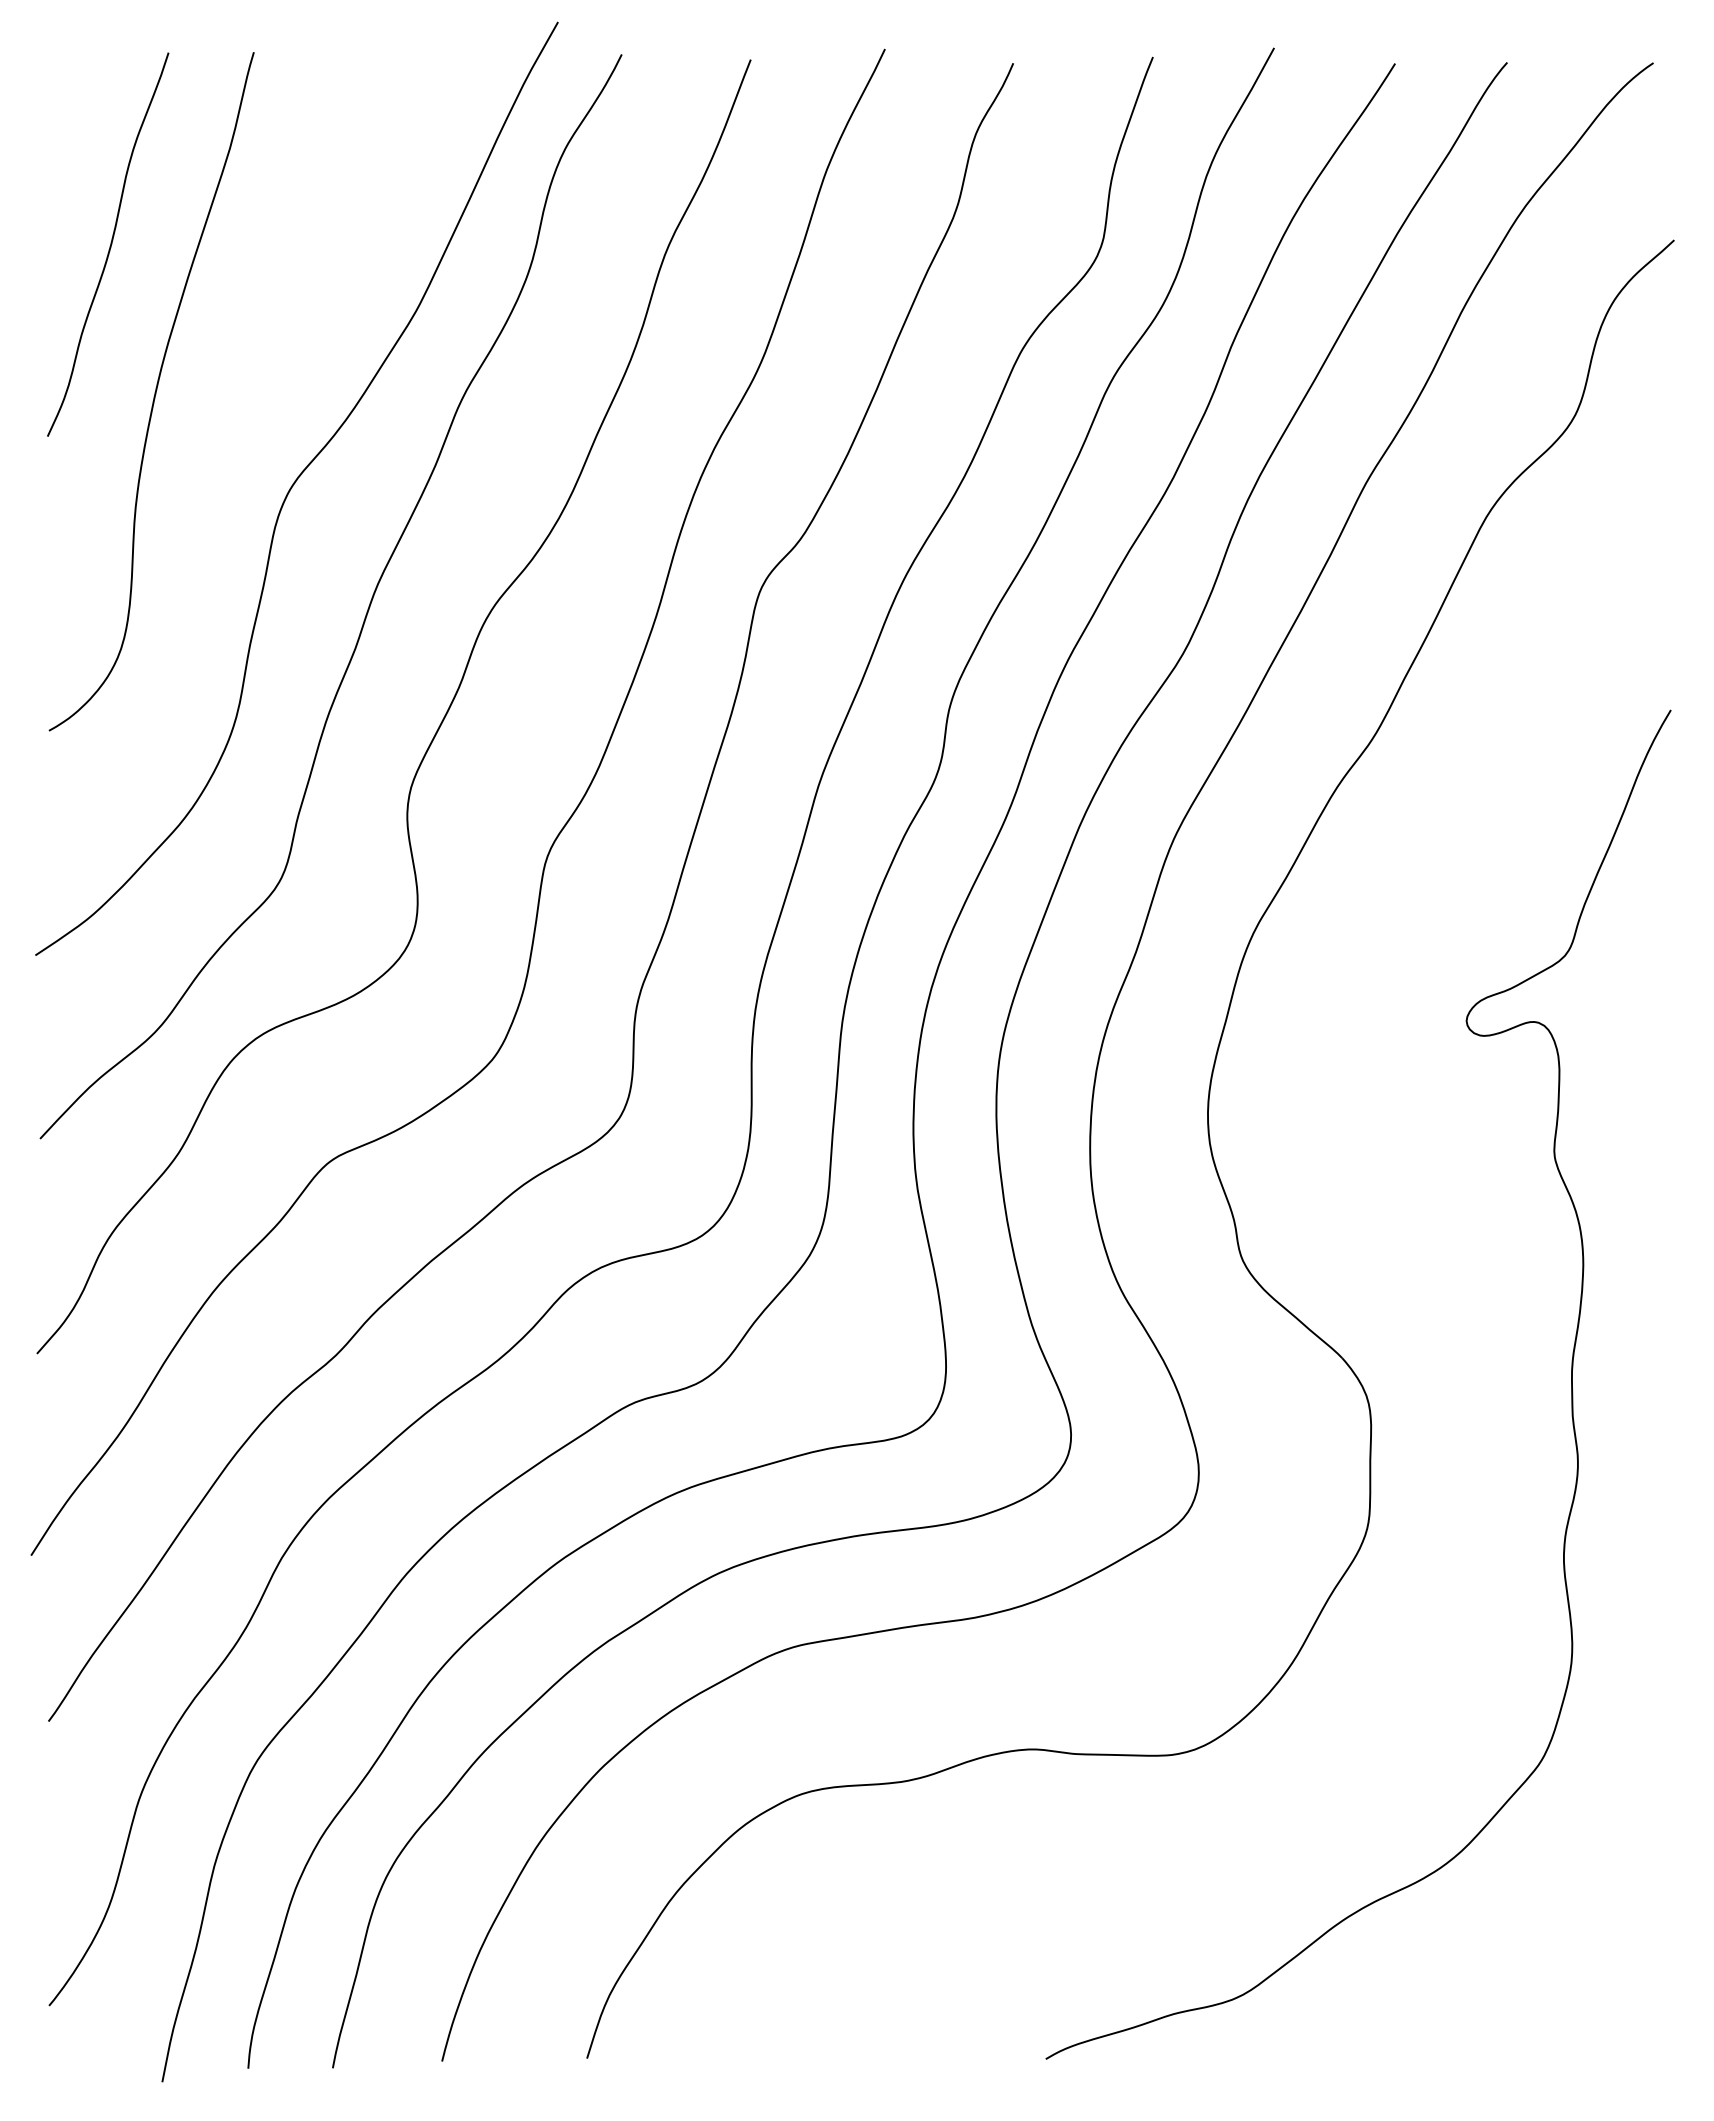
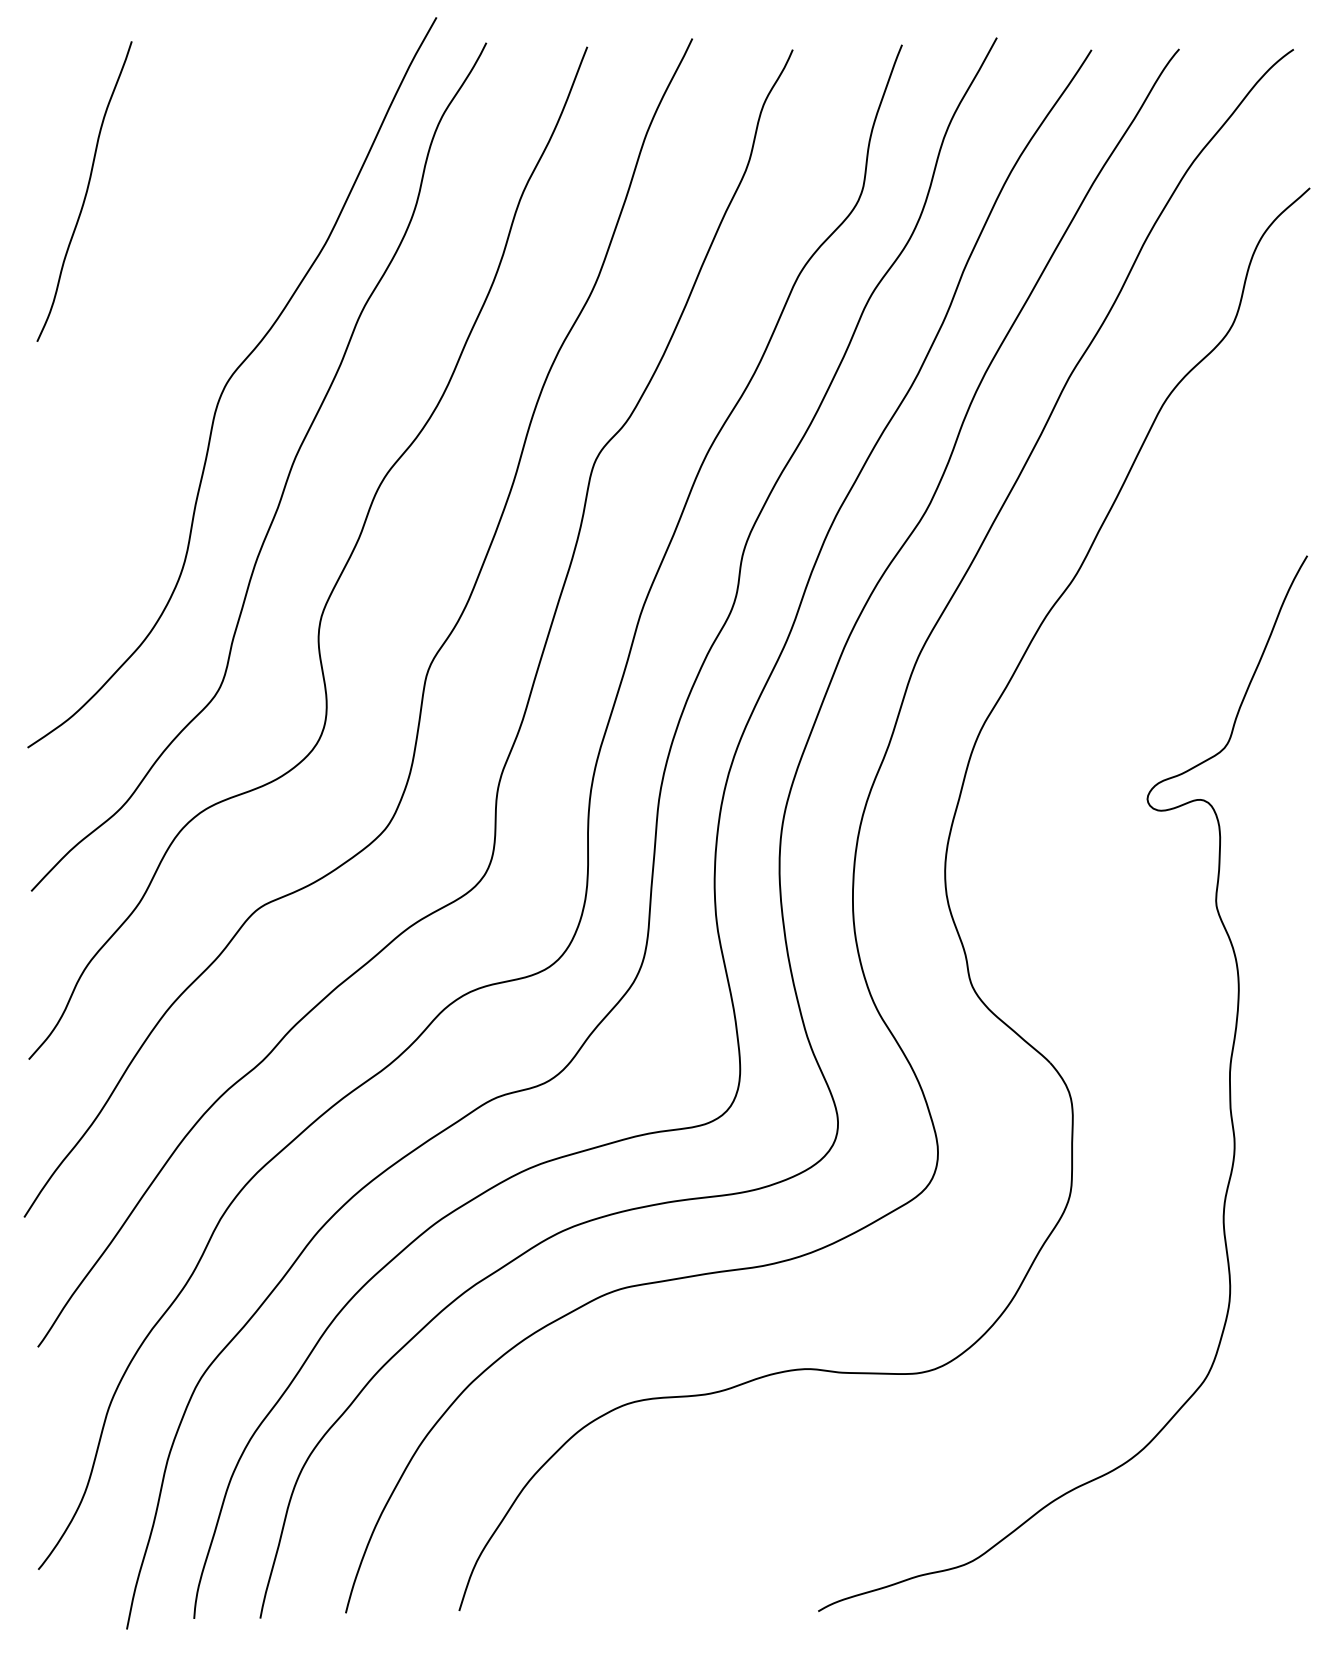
curve: (154, 392) -> (120, 307), removed

